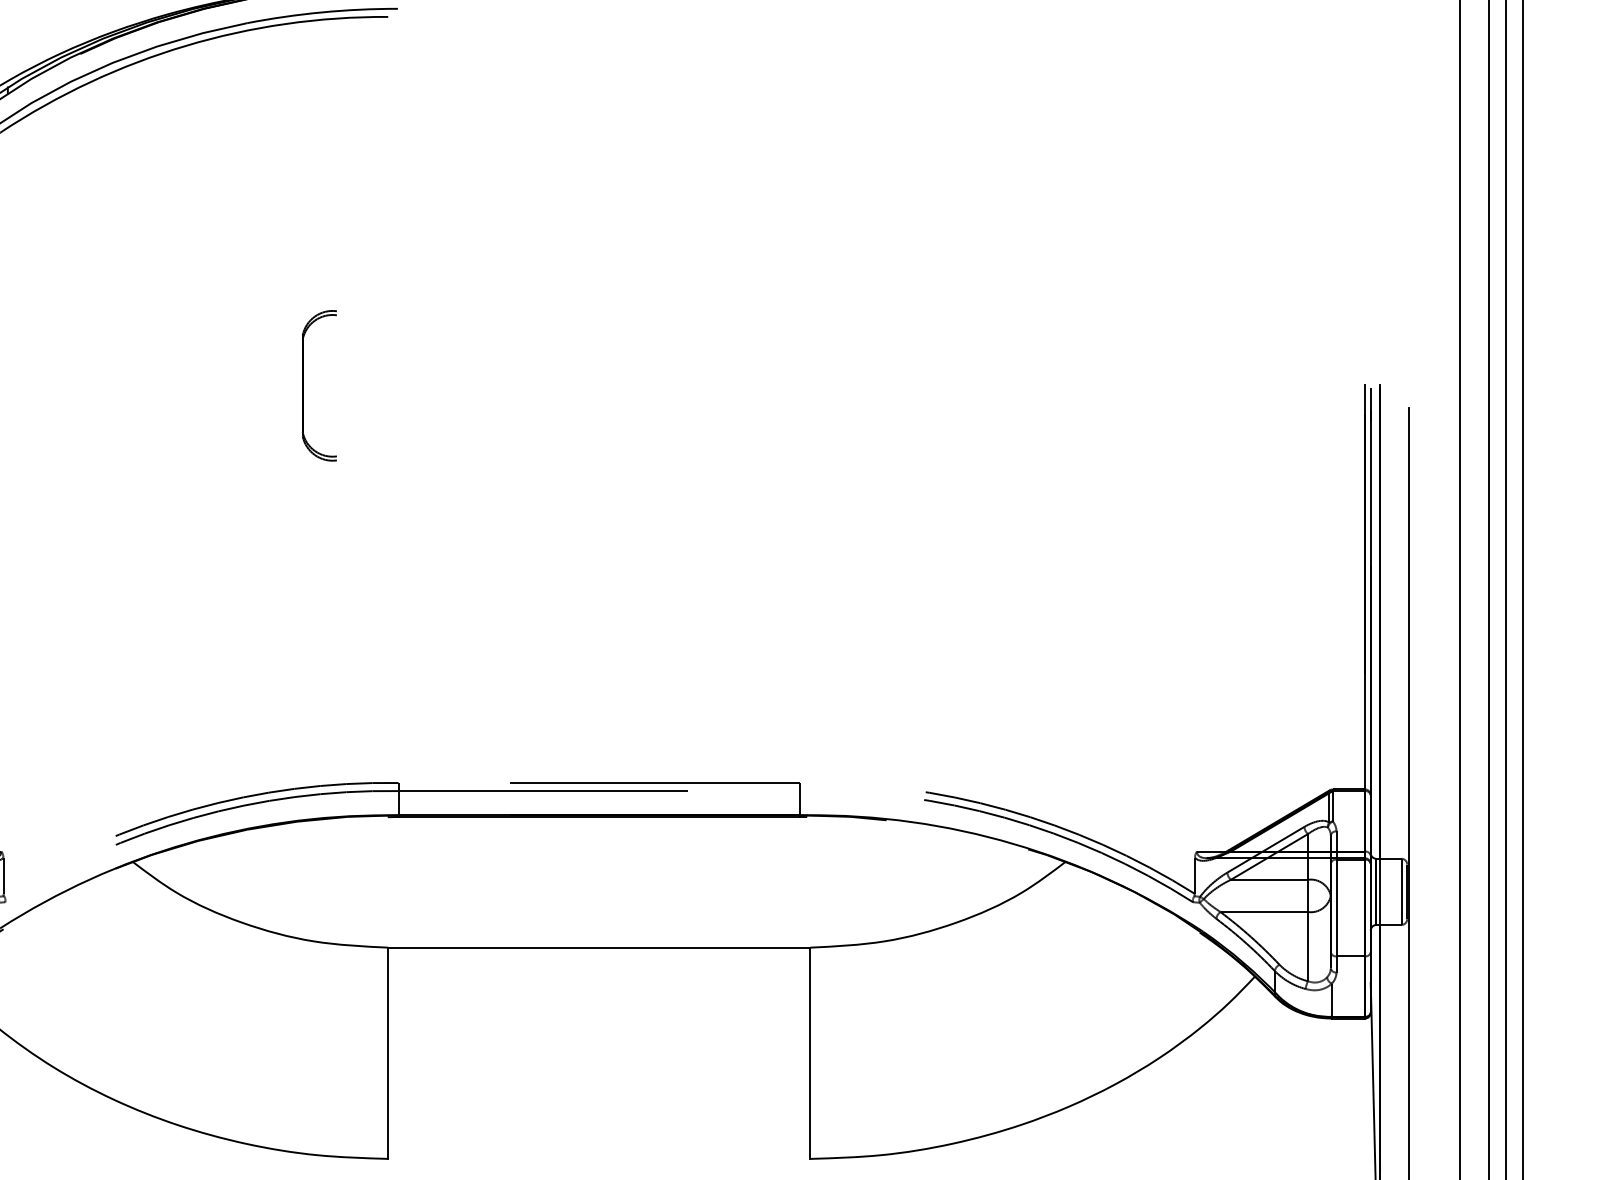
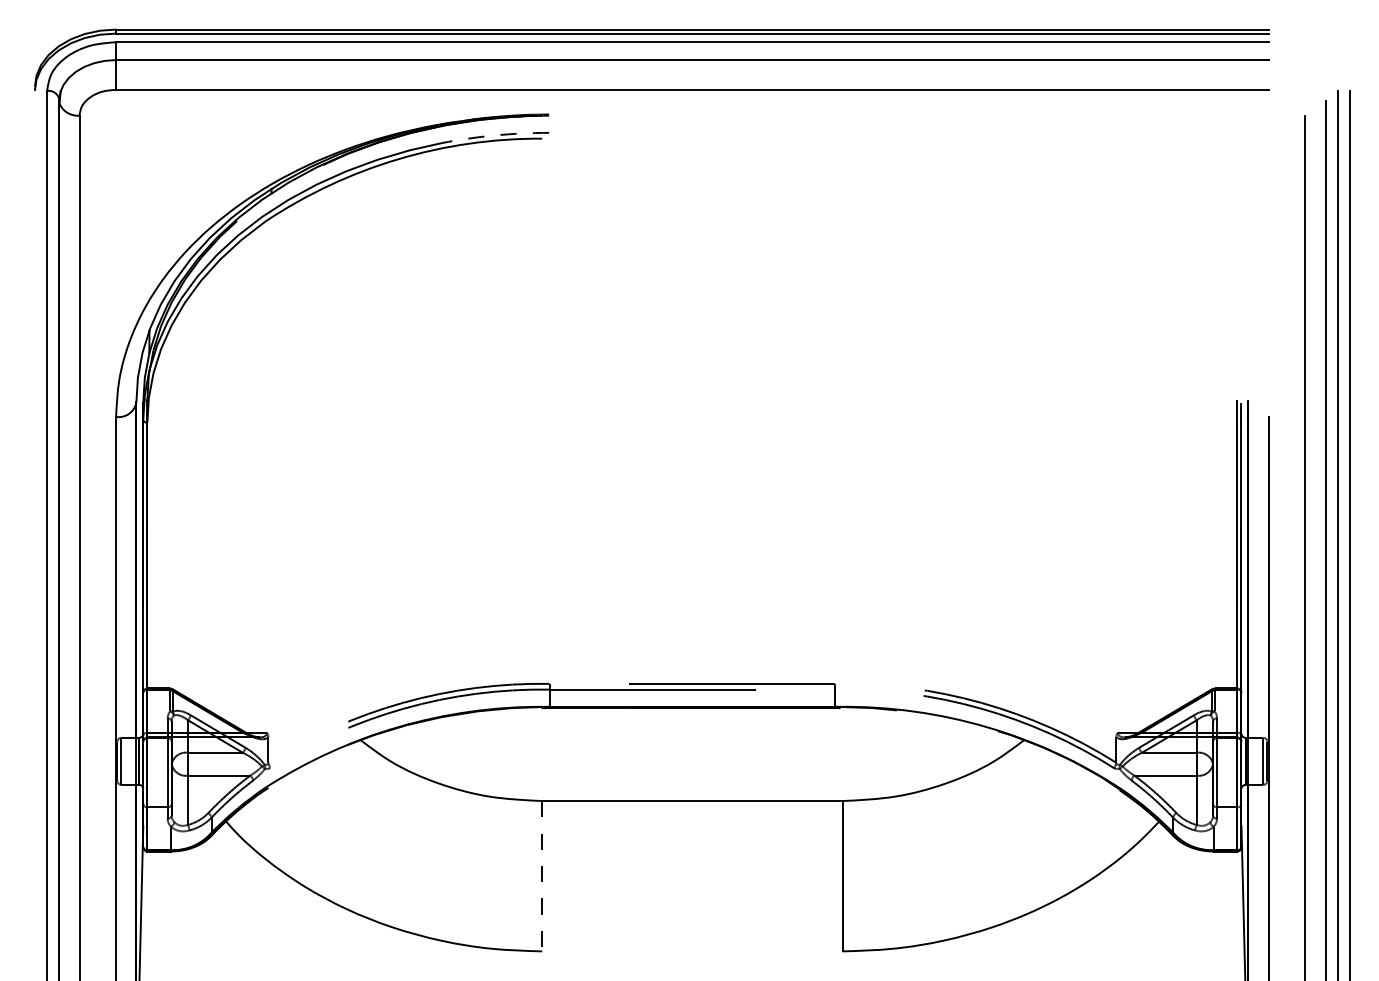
arc: (322, 12) -> (495, 135), solid -> dashed
part: (302, 386) -> (481, 401), removed
line: (388, 1053) -> (542, 876), solid -> dashed

